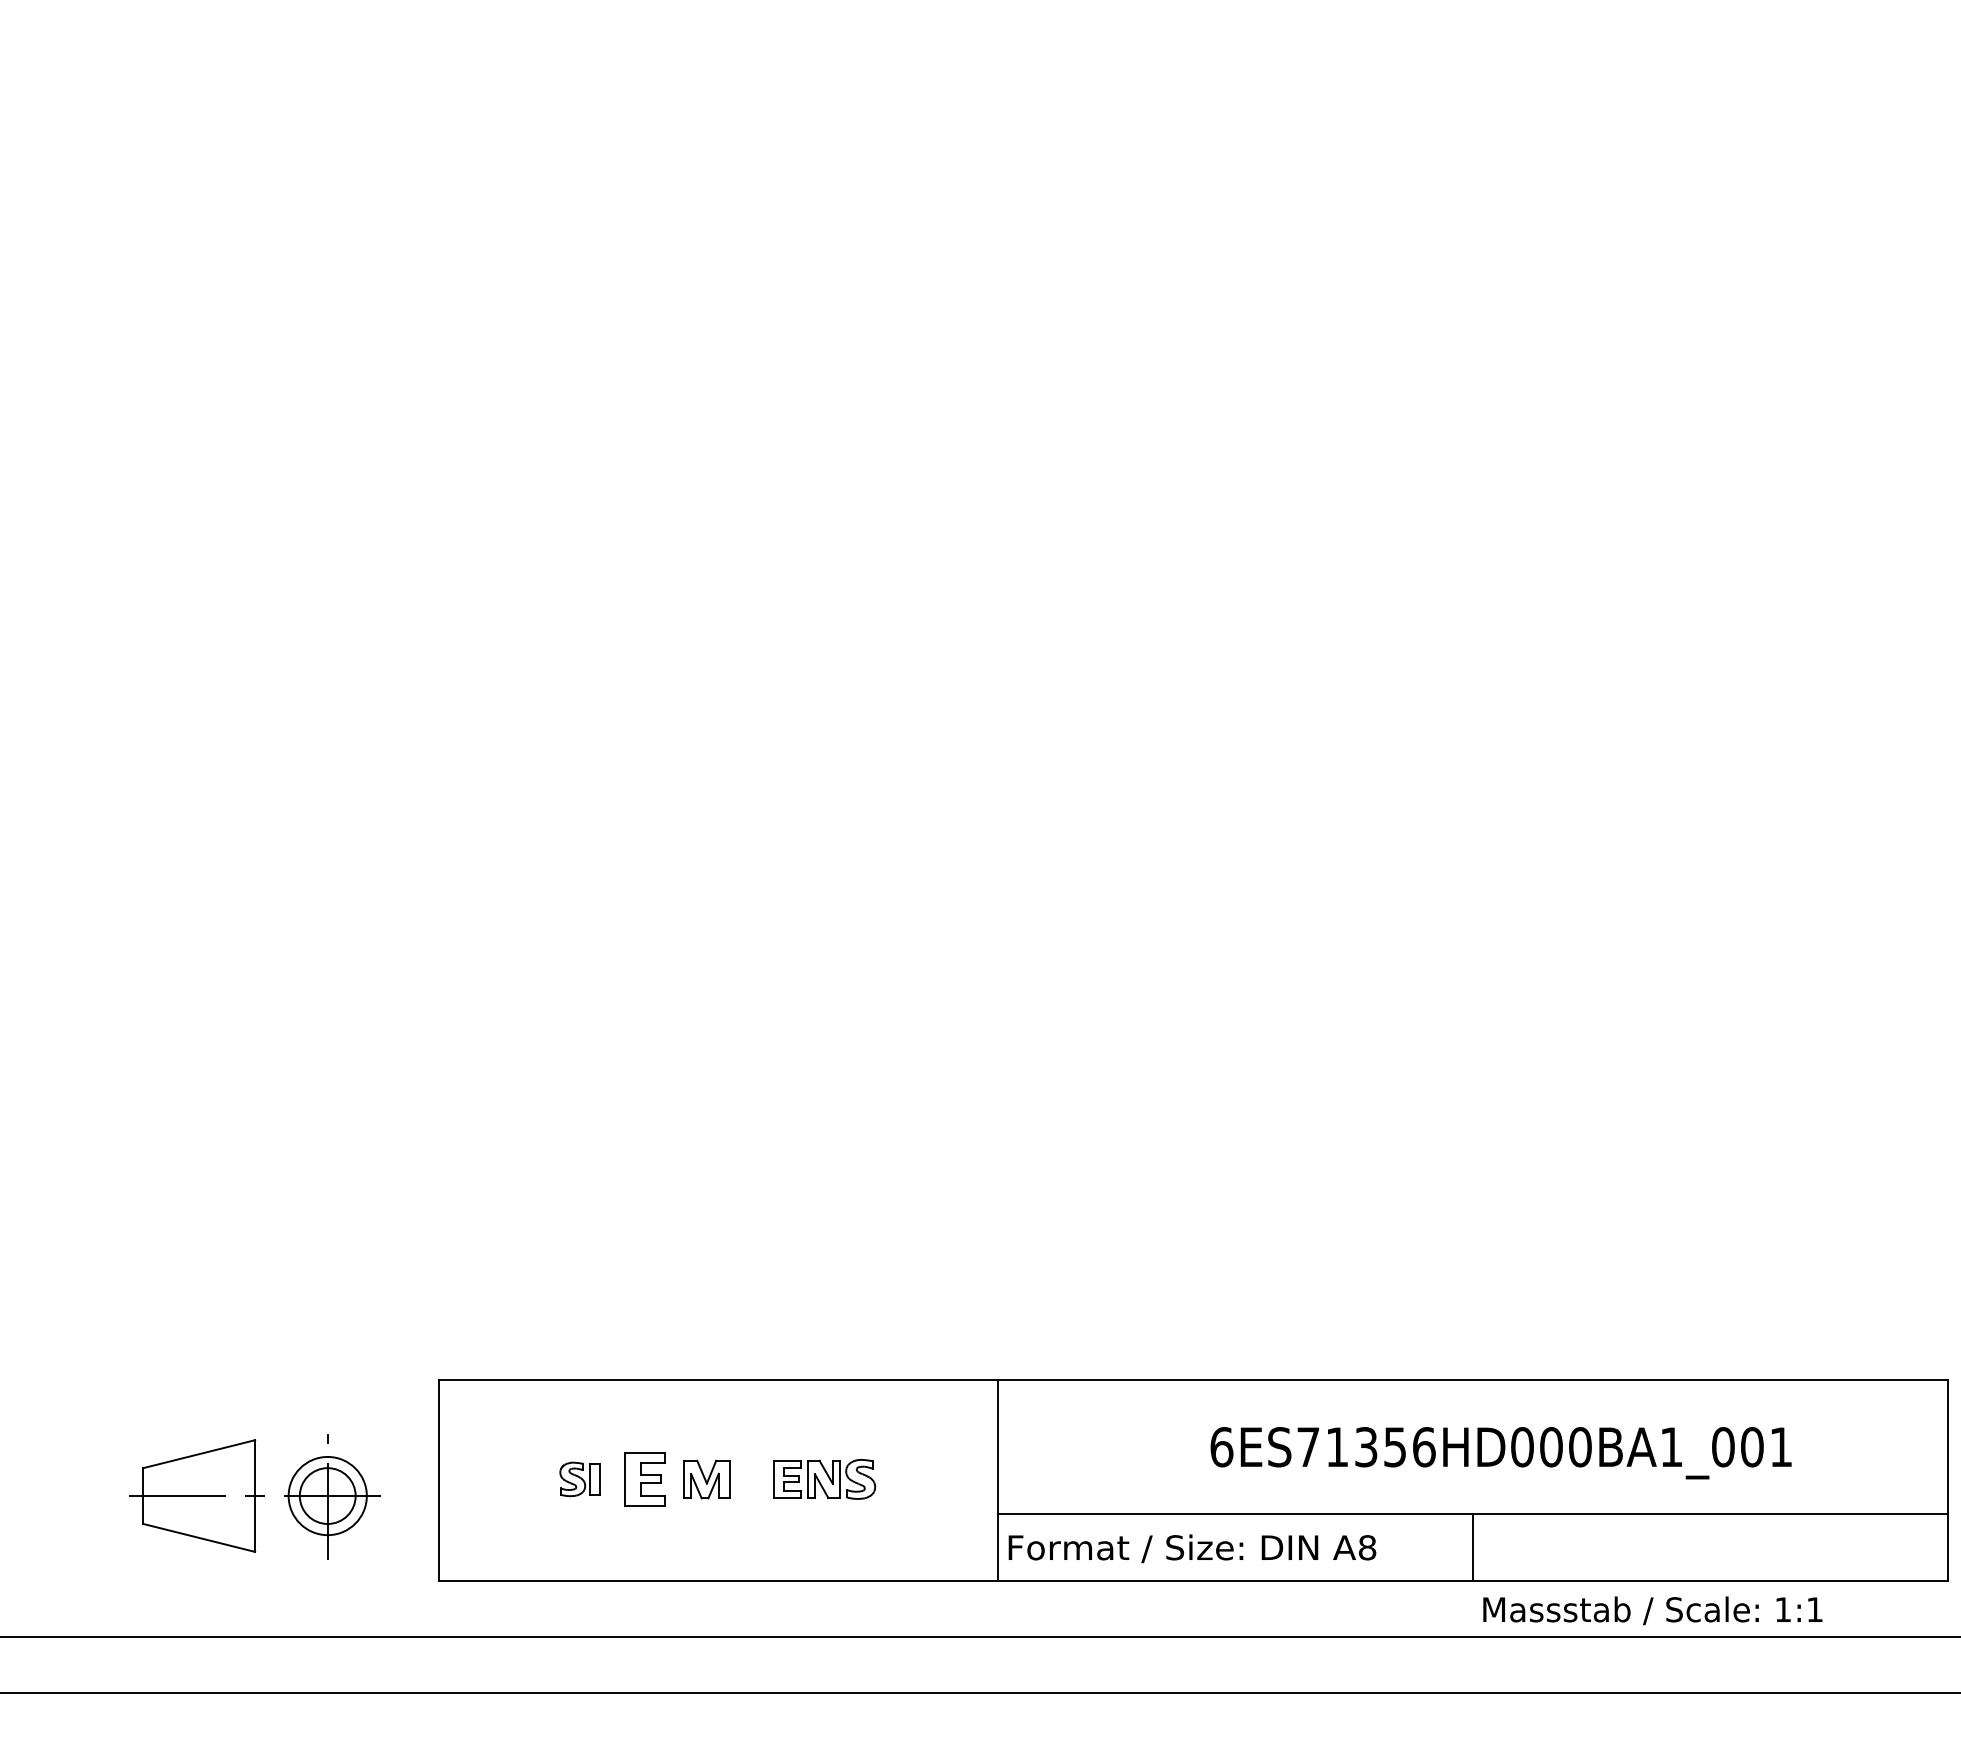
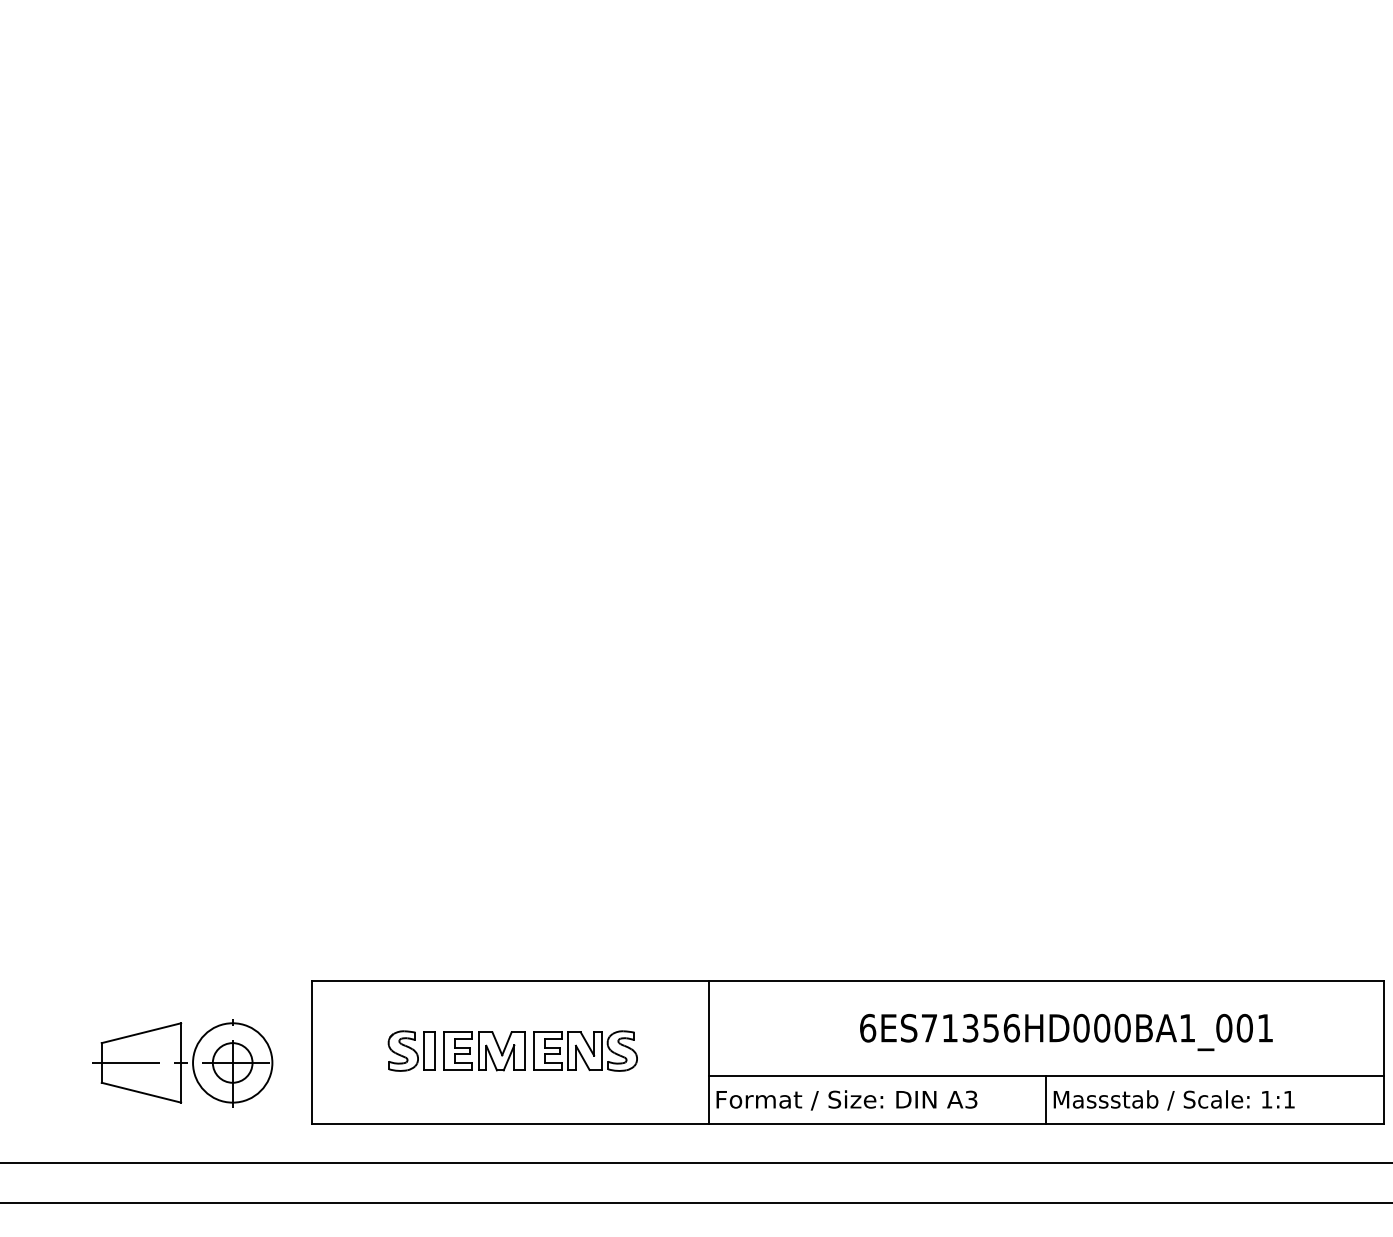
part: (579, 1479) -> (411, 1051), size x1.67
part: (706, 1479) -> (501, 1051), size x1.43
part: (824, 1479) -> (585, 1051), size x1.43
circle: (327, 1495) -> (232, 1062), size x1.43
text: (1367, 1547) -> (971, 1099), A8 -> A3
text: (1652, 1610) -> (1173, 1100), moved

